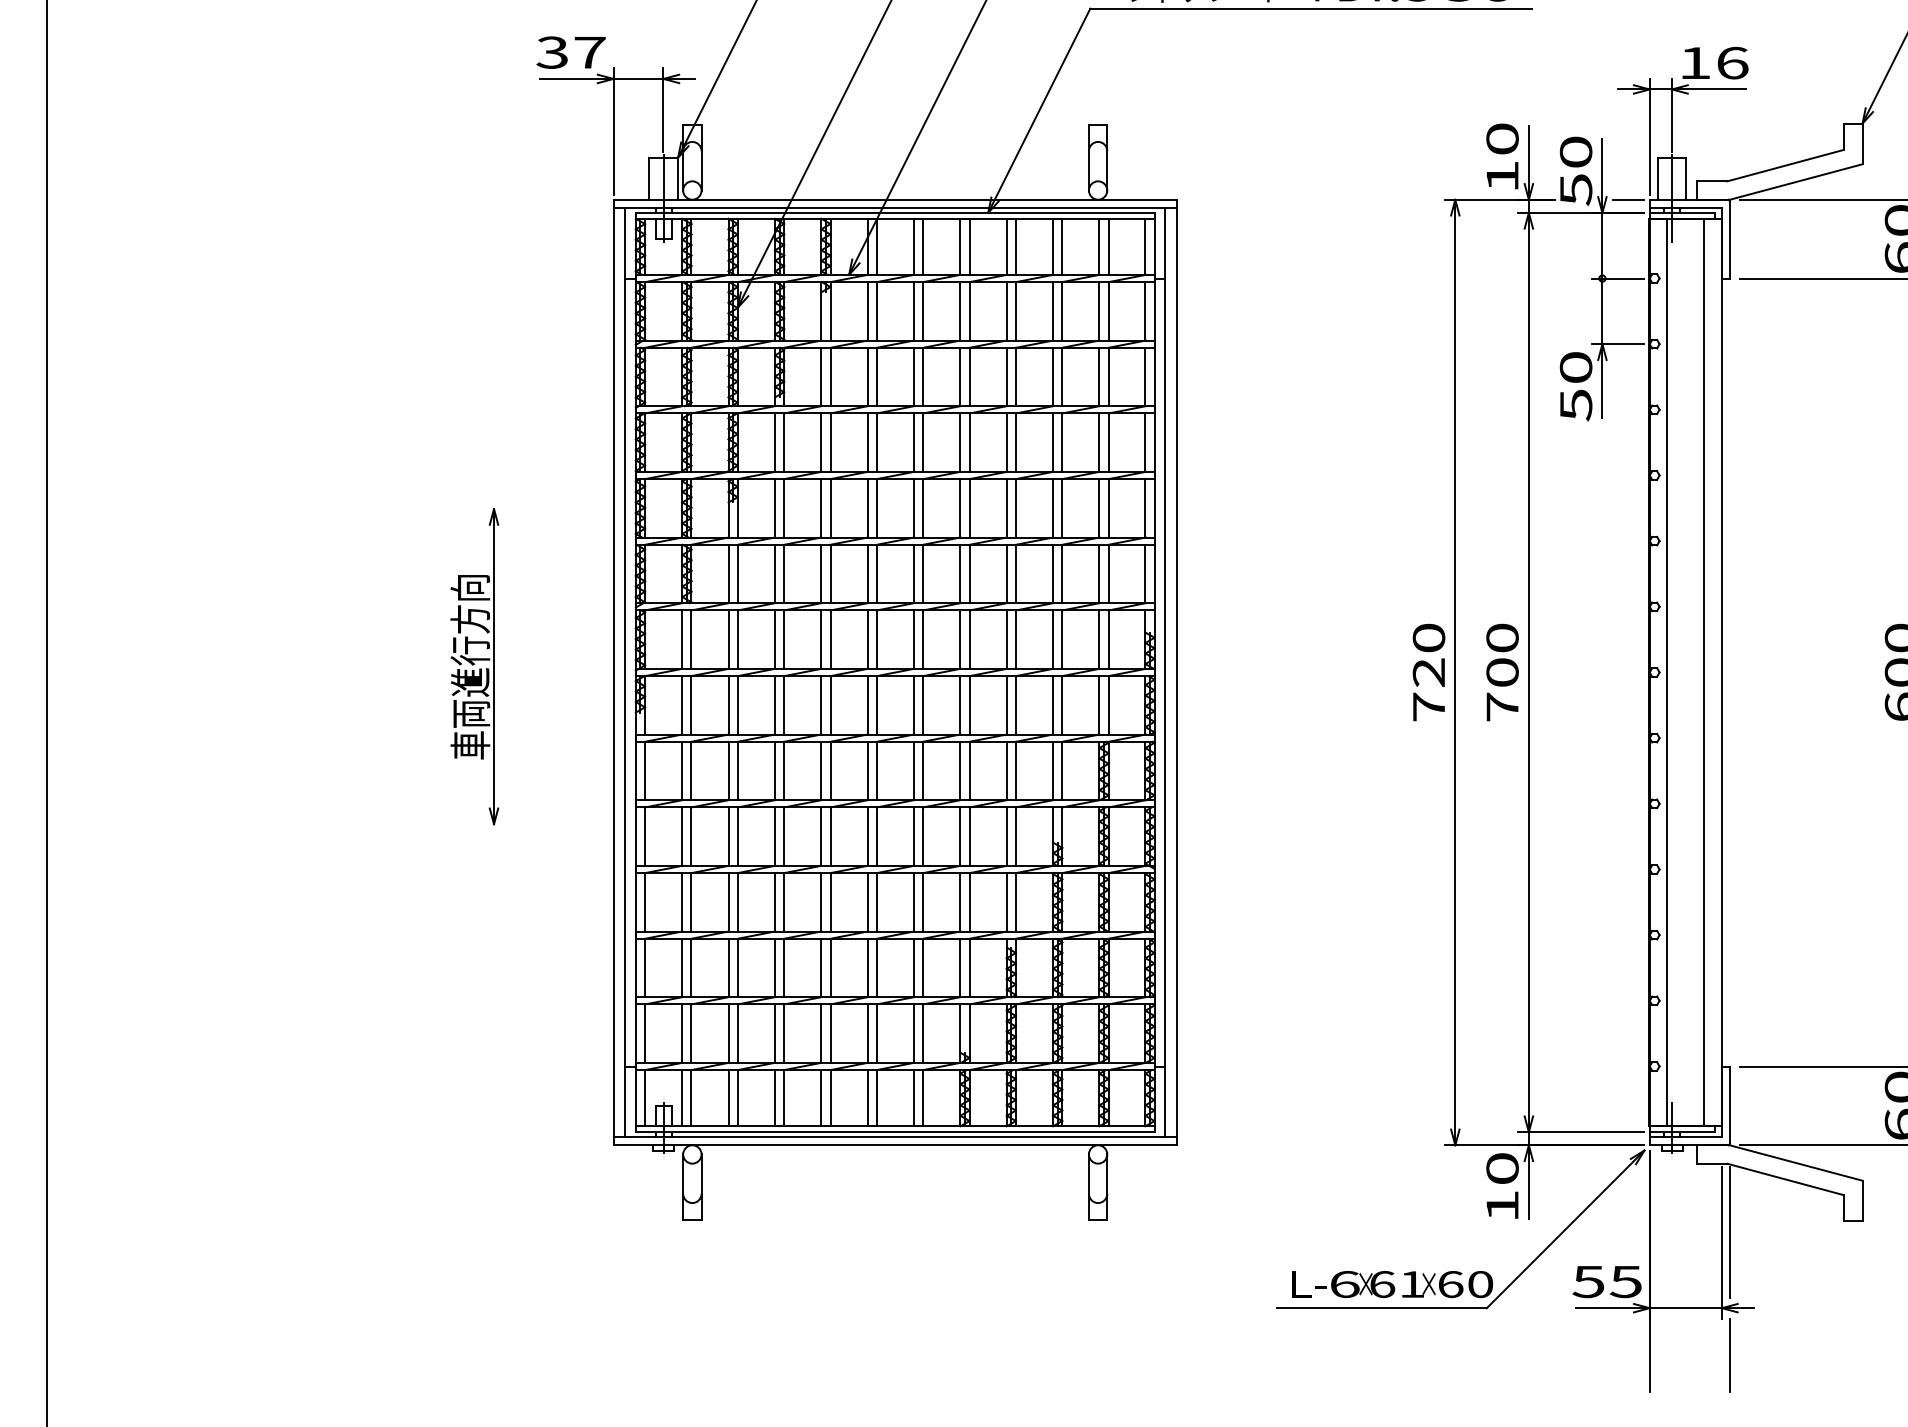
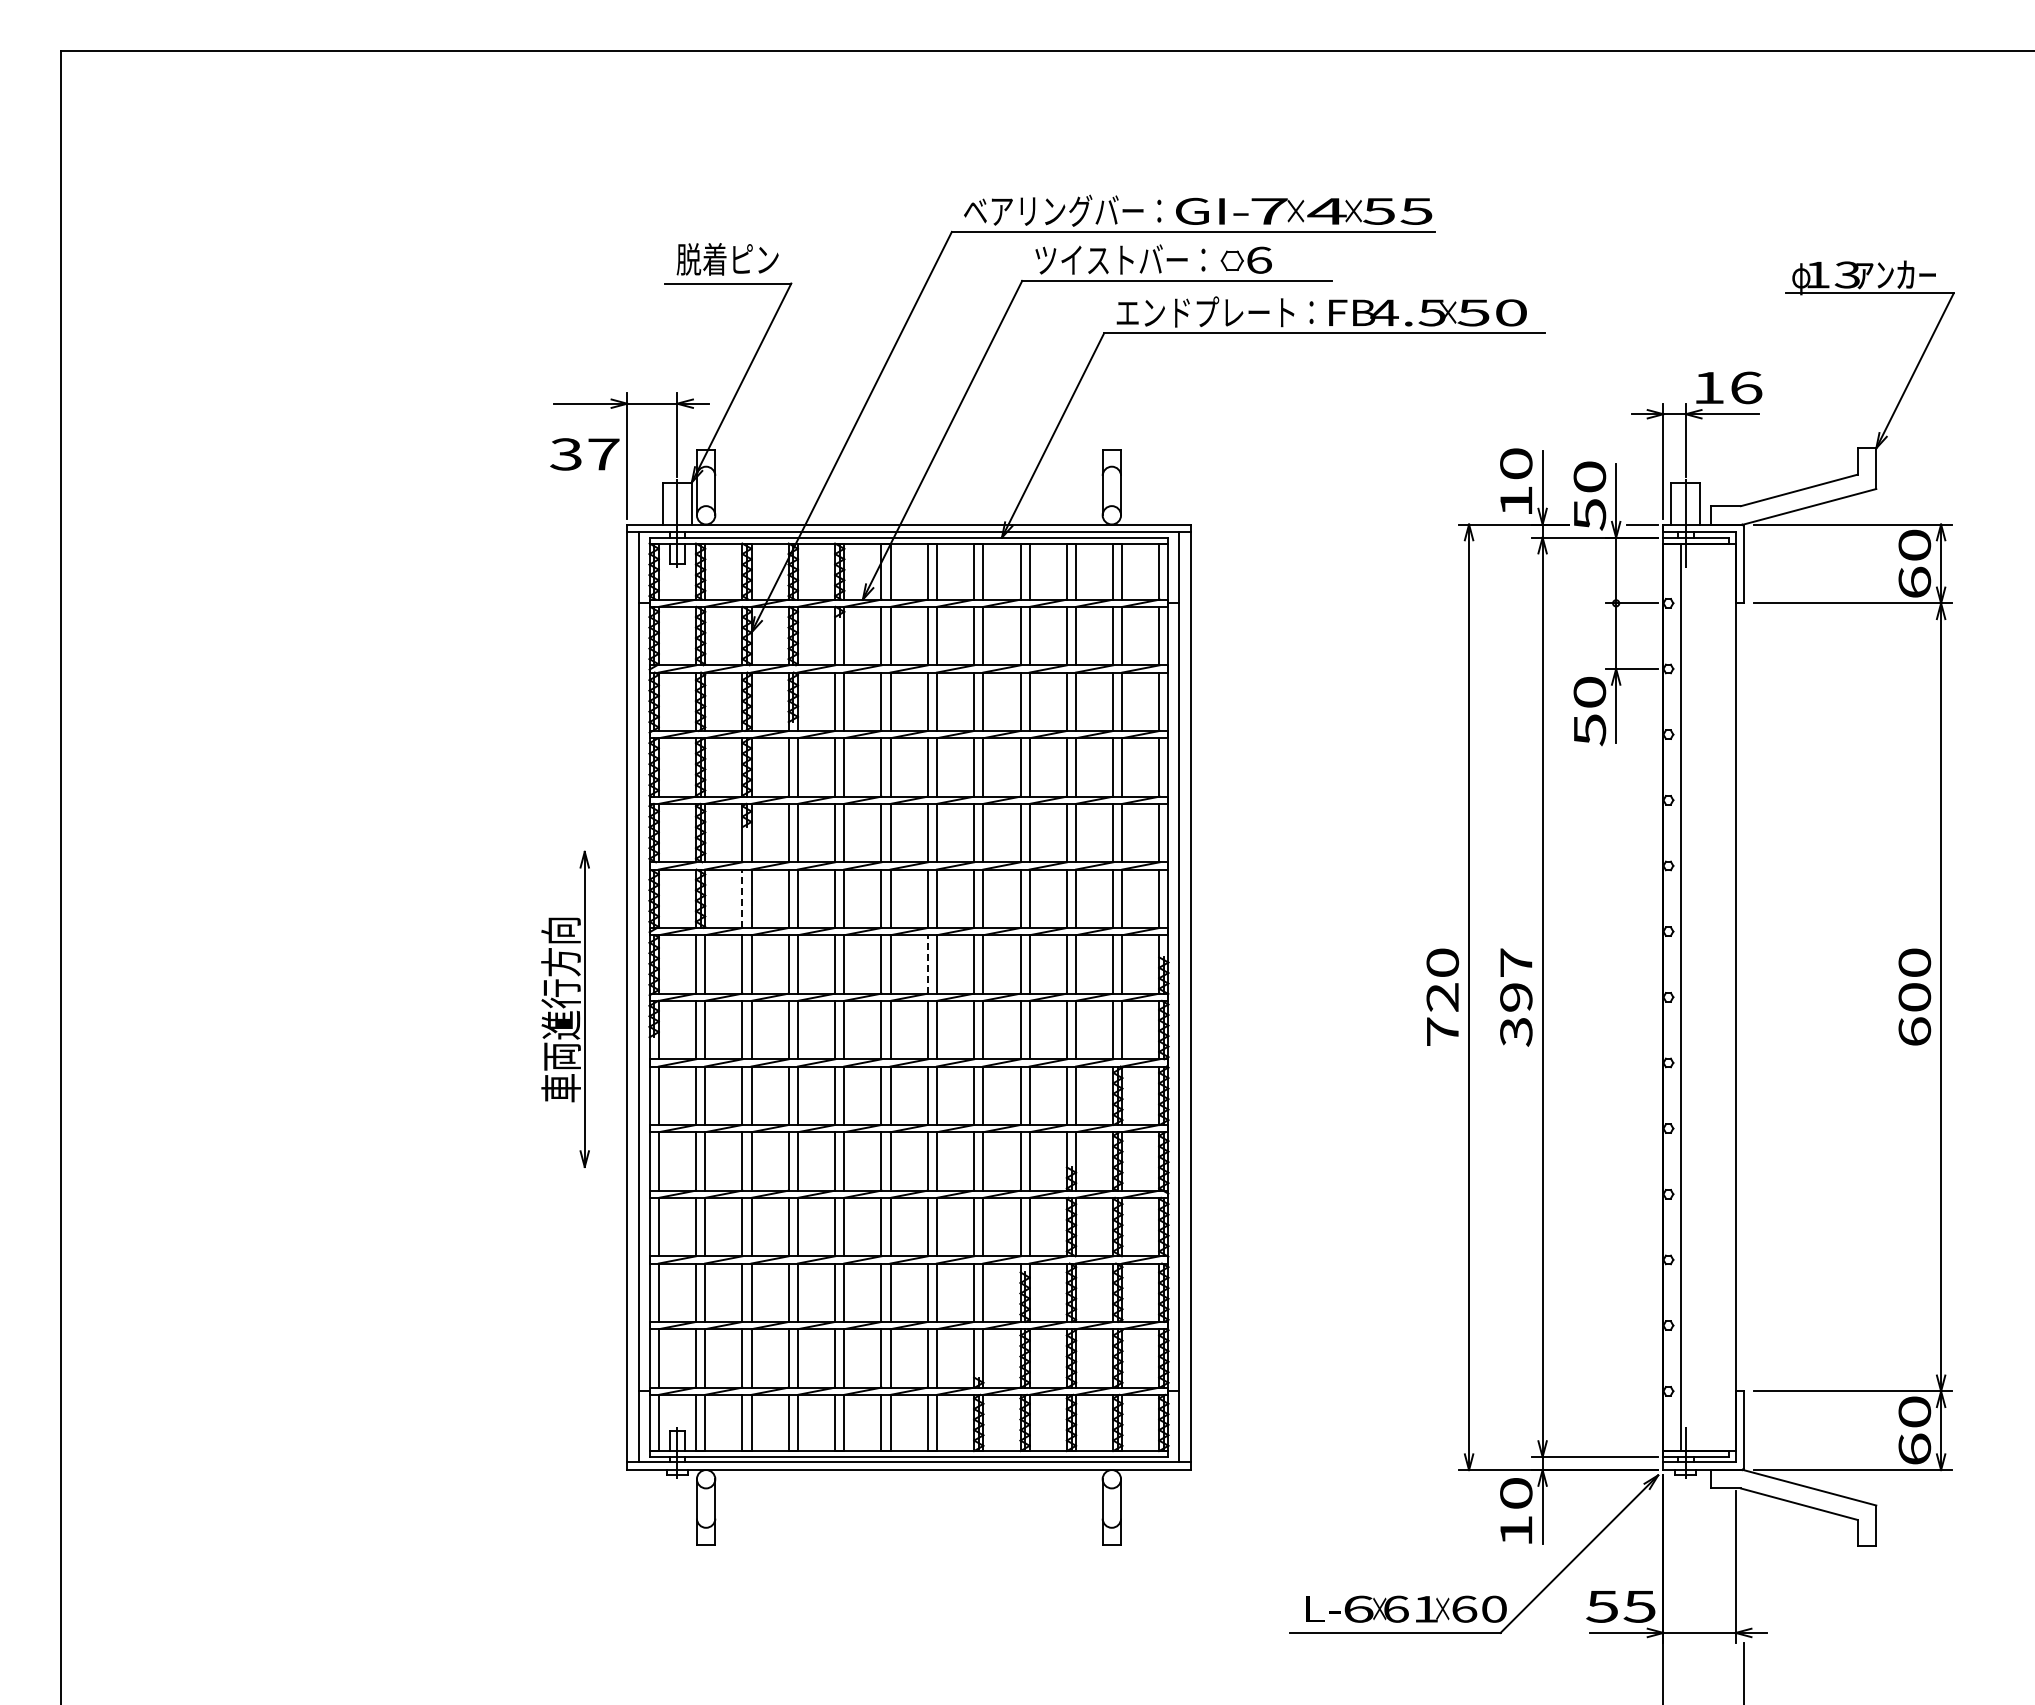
text: (570, 52) -> (584, 454), moved
line: (728, 573) -> (742, 898), solid -> dashed
line: (913, 638) -> (927, 963), solid -> dashed
part: (474, 665) -> (565, 1008), moved
text: (1502, 672) -> (1516, 997), 700 -> 397
line: (1703, 672) -> (1717, 997), removed
line: (1729, 1231) -> (1743, 1556), removed

